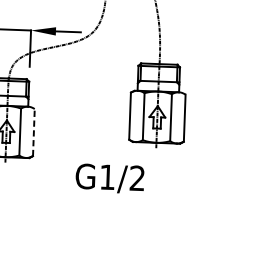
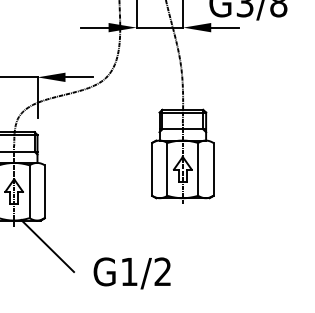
line: (33, 132) -> (44, 191), dashed -> solid
text: (109, 178) -> (131, 273), moved
line: (34, 181) -> (47, 246), added

